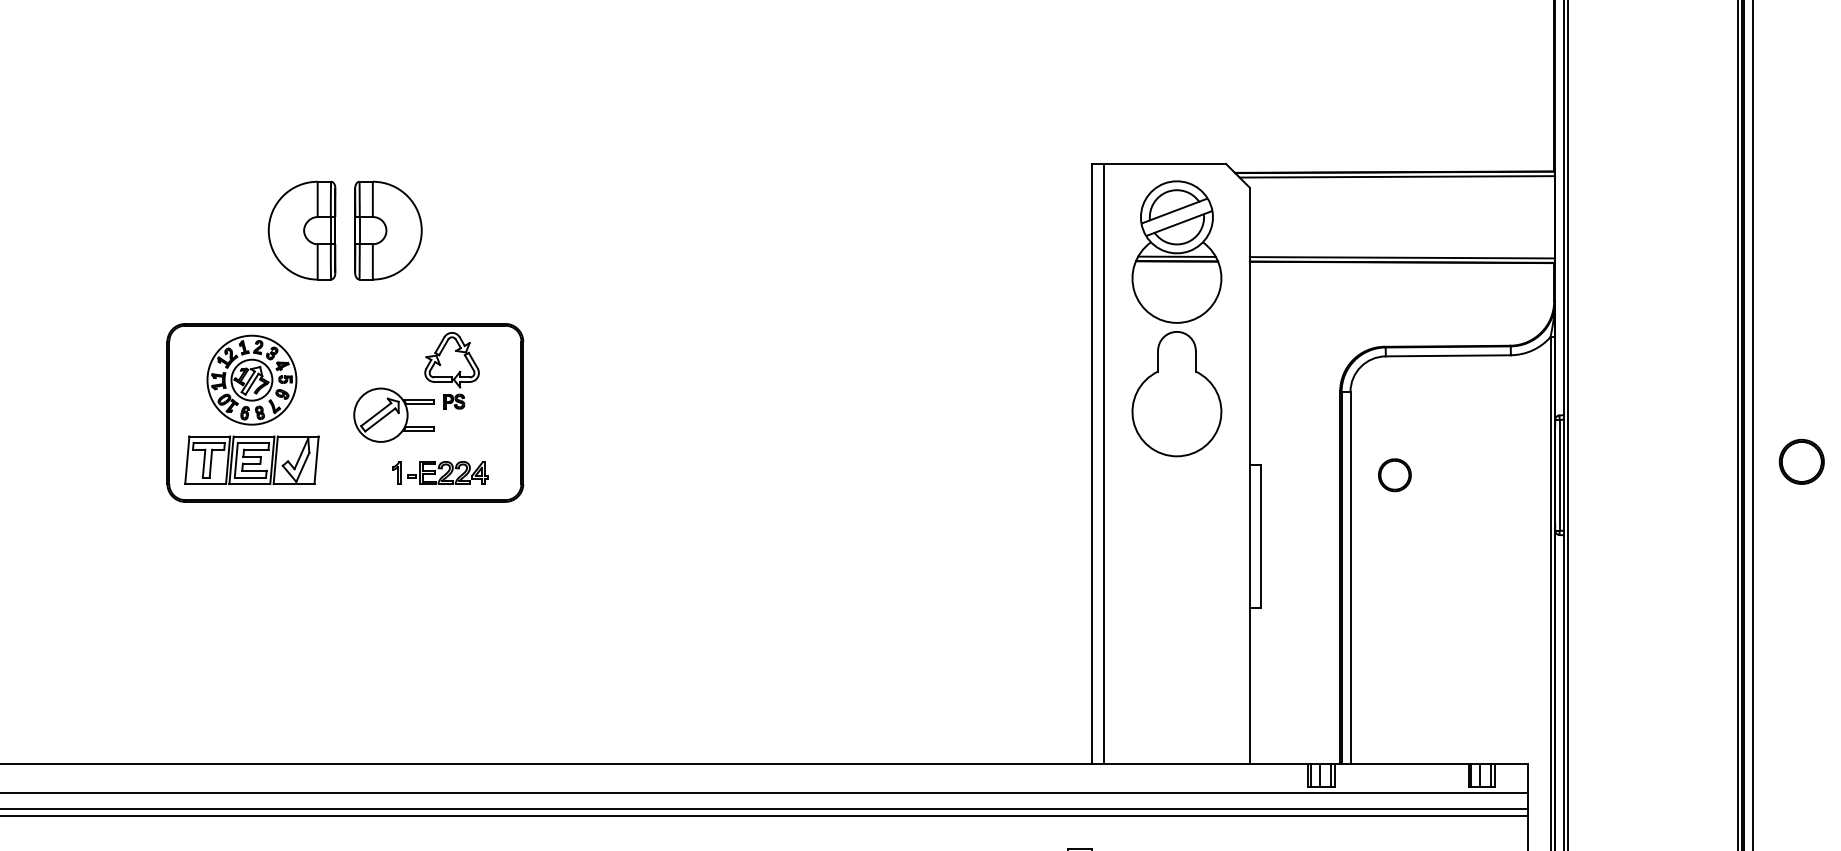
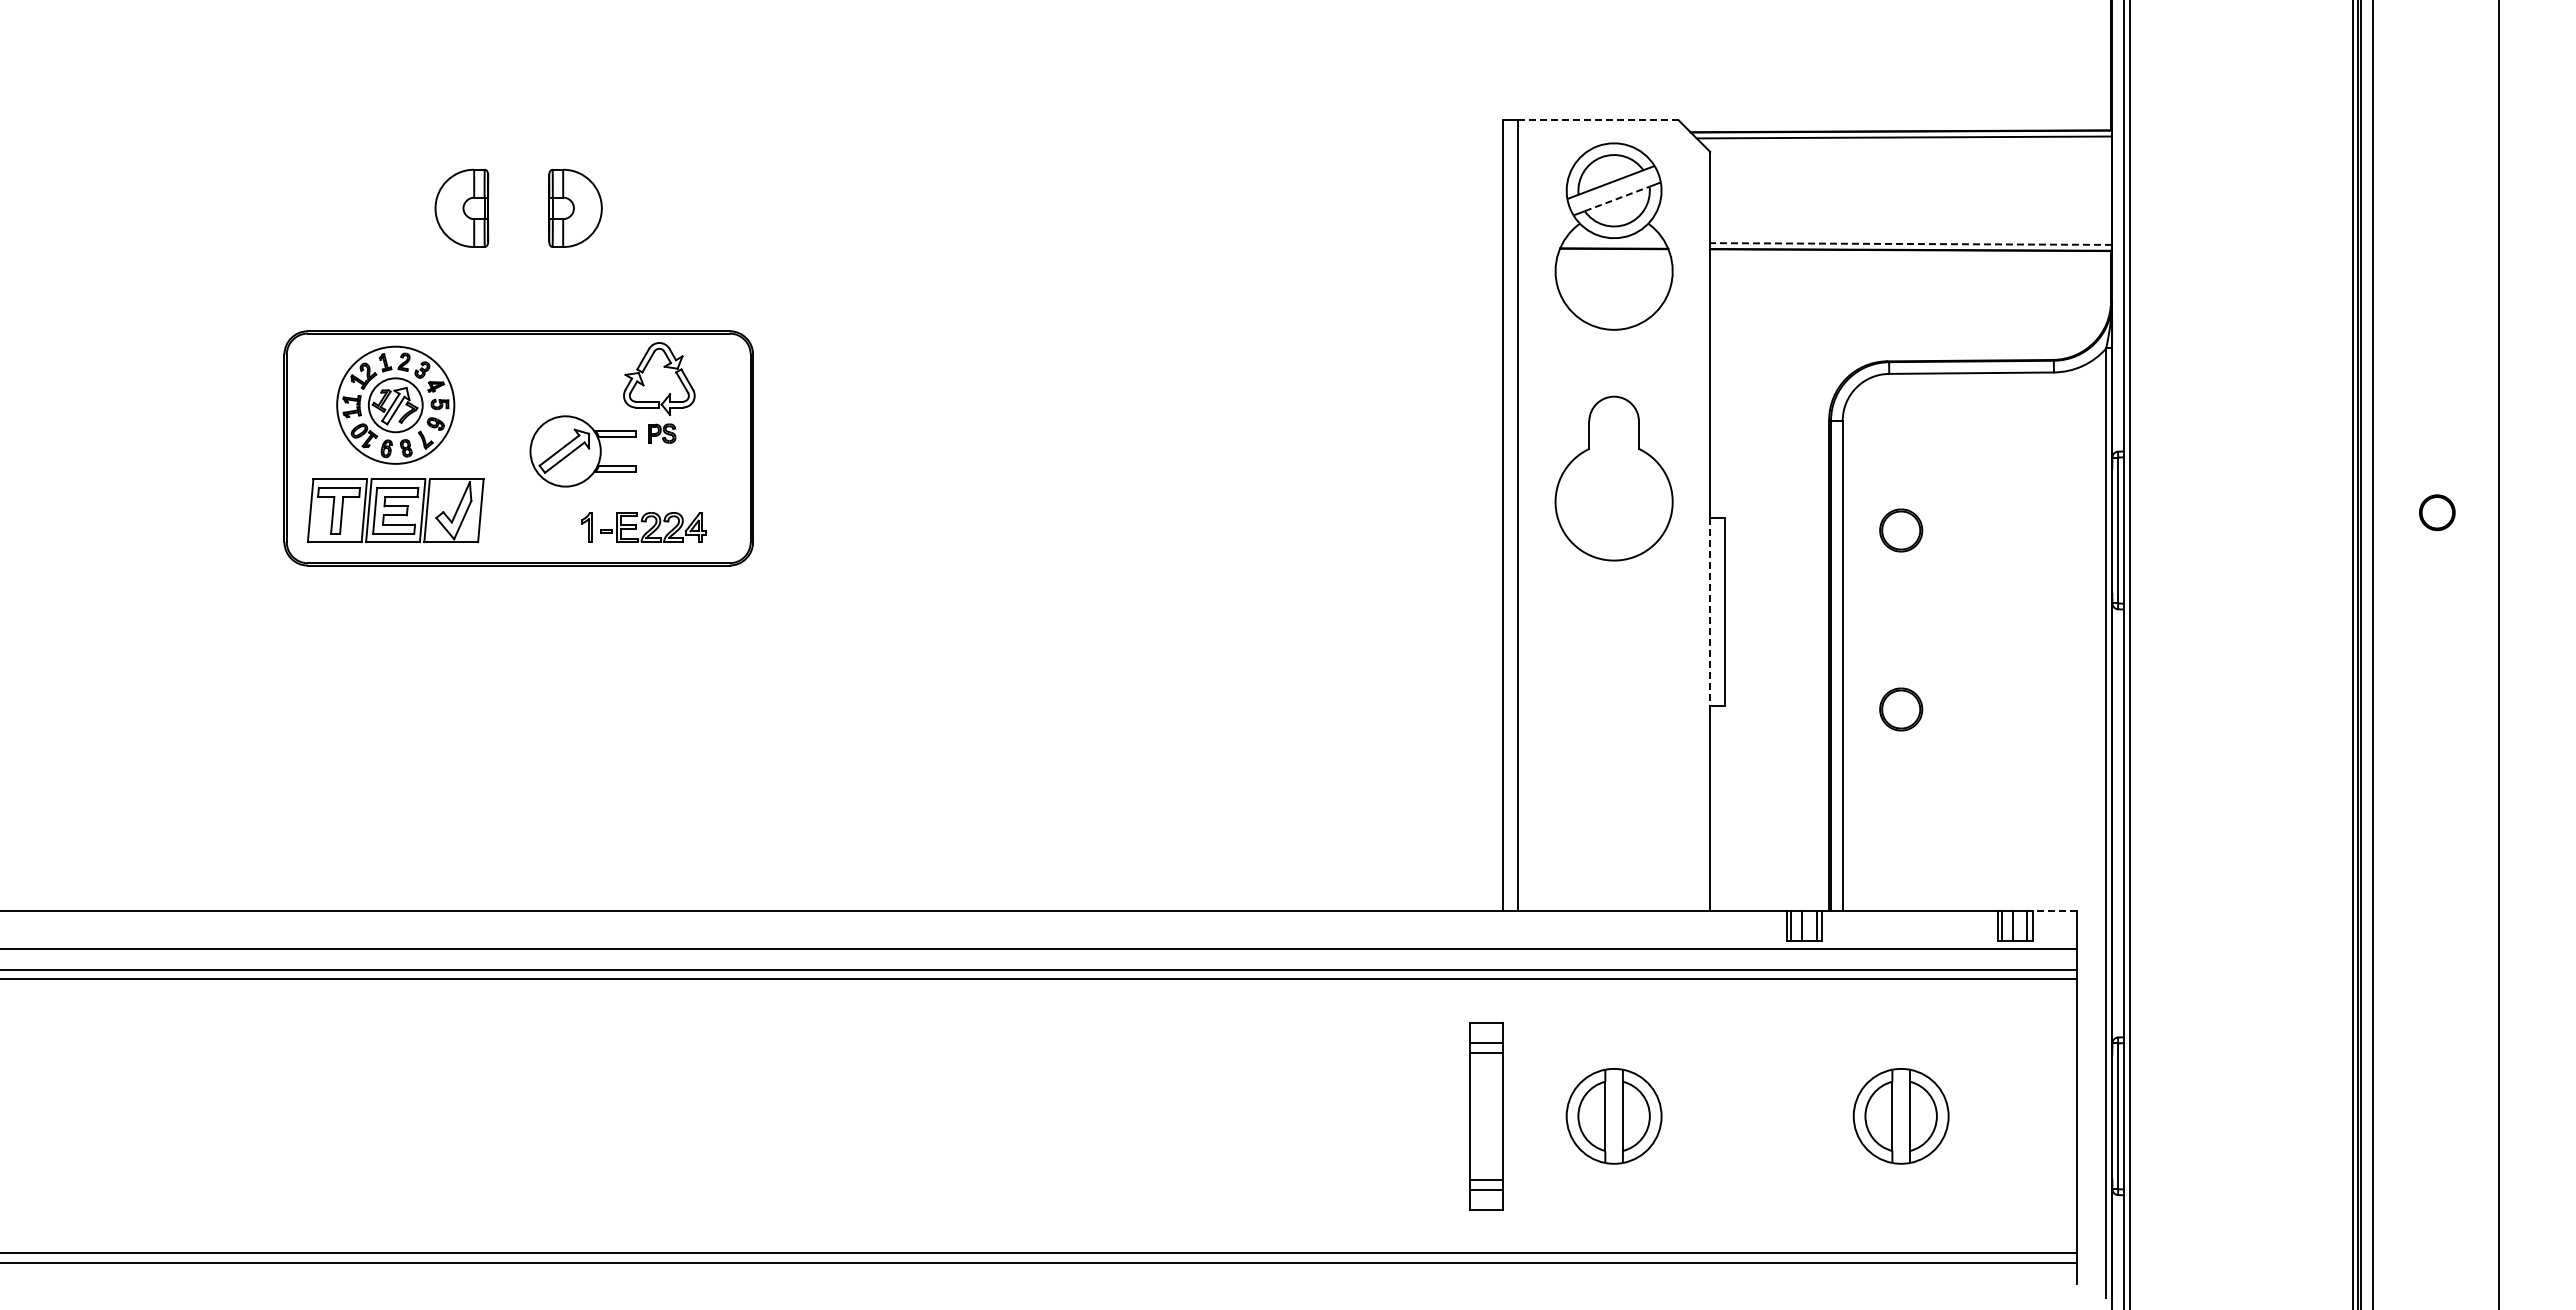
line: (1165, 163) -> (1598, 120), solid -> dashed
line: (1179, 223) -> (1617, 198), solid -> dashed
part: (301, 230) -> (461, 208), size x0.6
part: (388, 230) -> (575, 208), size x0.6
line: (1177, 256) -> (1614, 242), removed
line: (1402, 258) -> (1911, 244), solid -> dashed
part: (1176, 394) -> (1613, 478), moved
part: (1802, 461) -> (2437, 512), size x0.6
line: (1250, 537) -> (1710, 612), solid -> dashed
part: (1395, 611) -> (1901, 709), added
line: (1512, 764) -> (2055, 911), solid -> dashed

